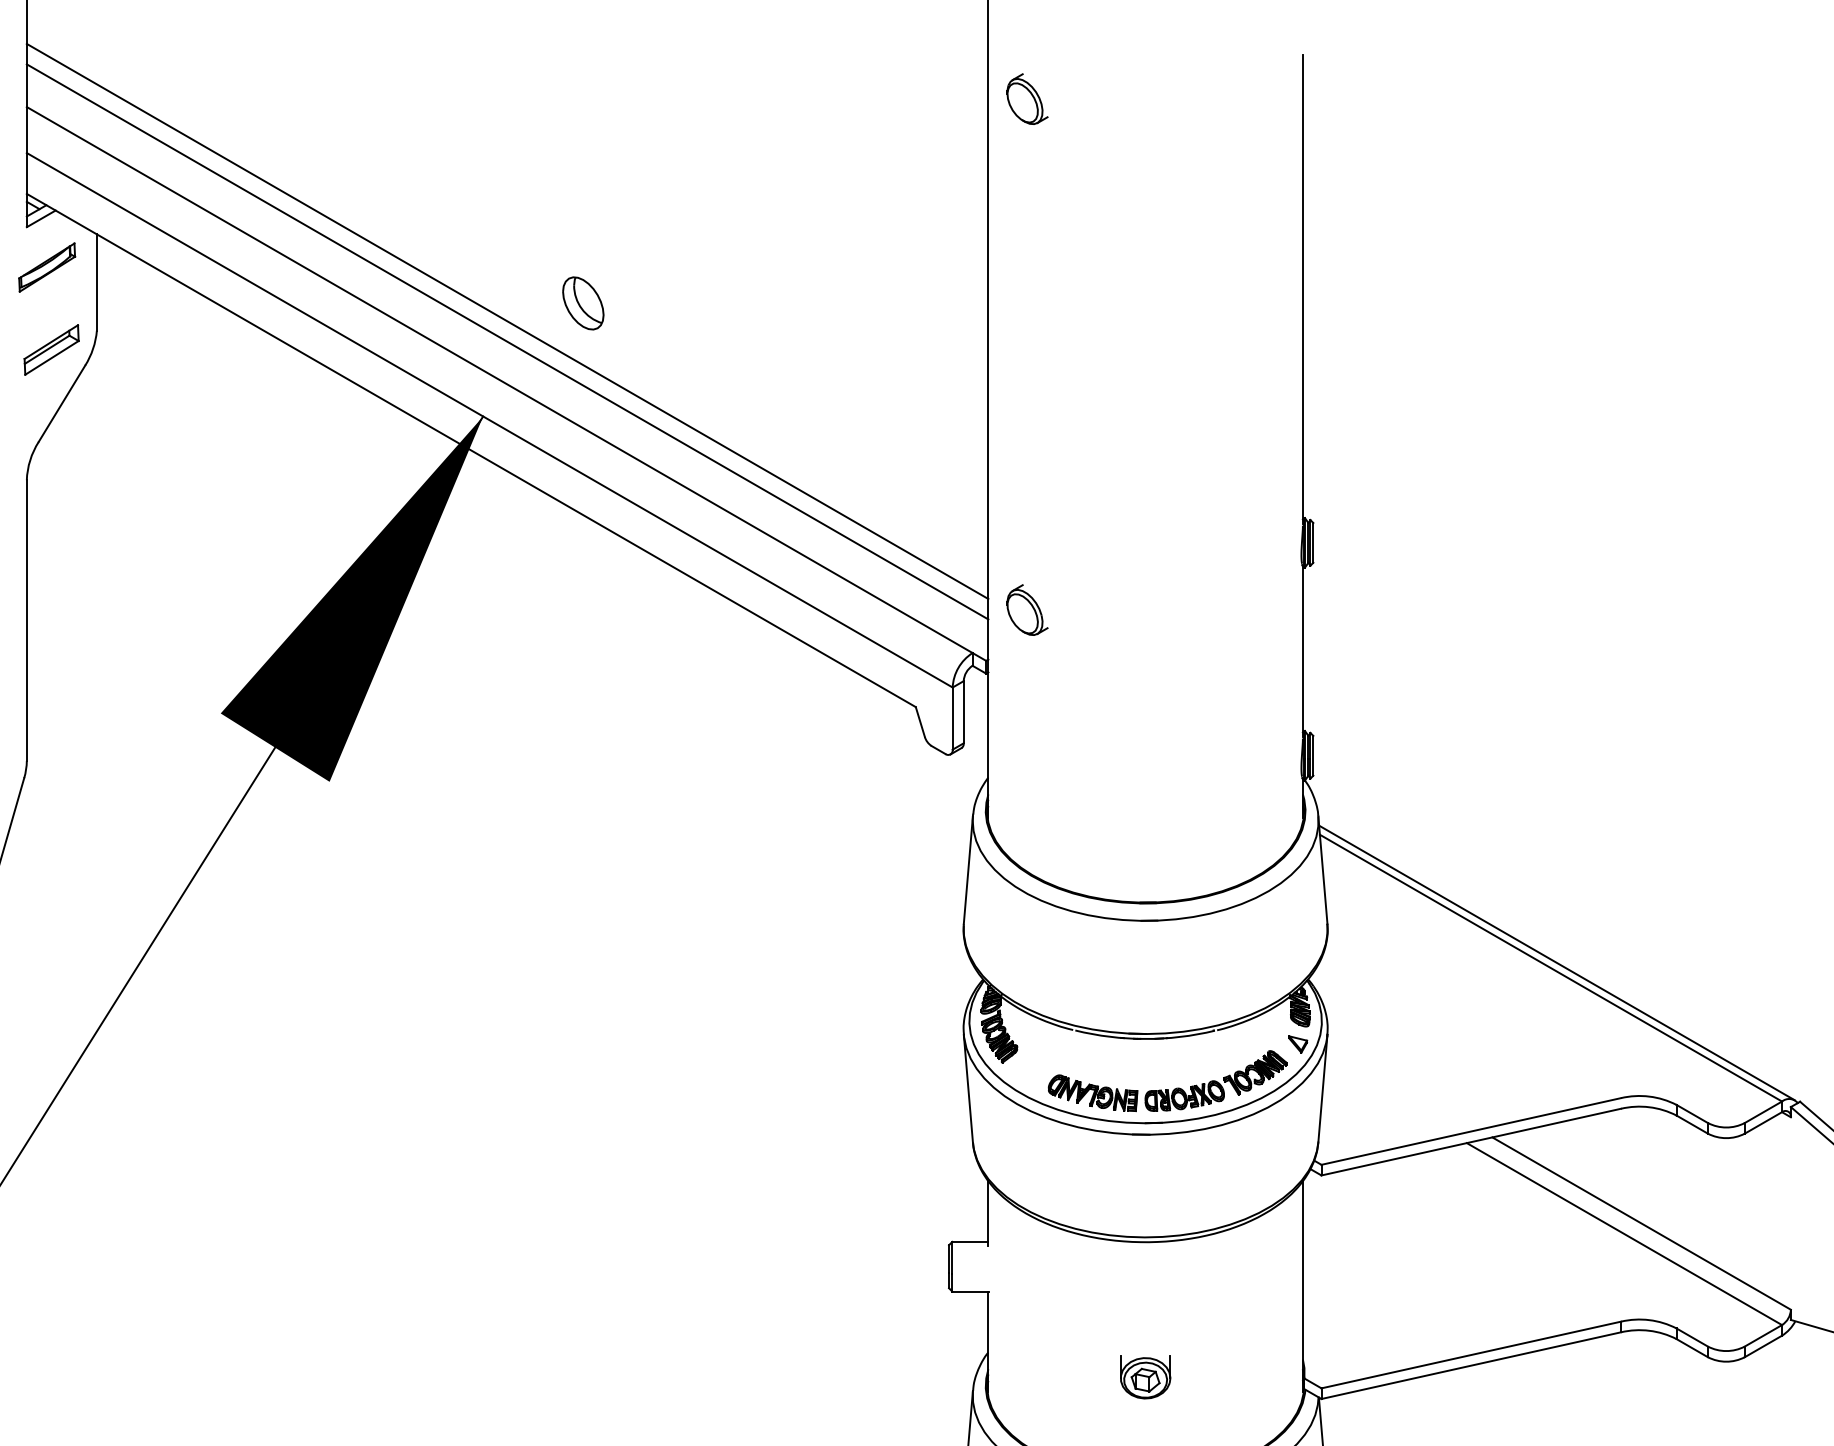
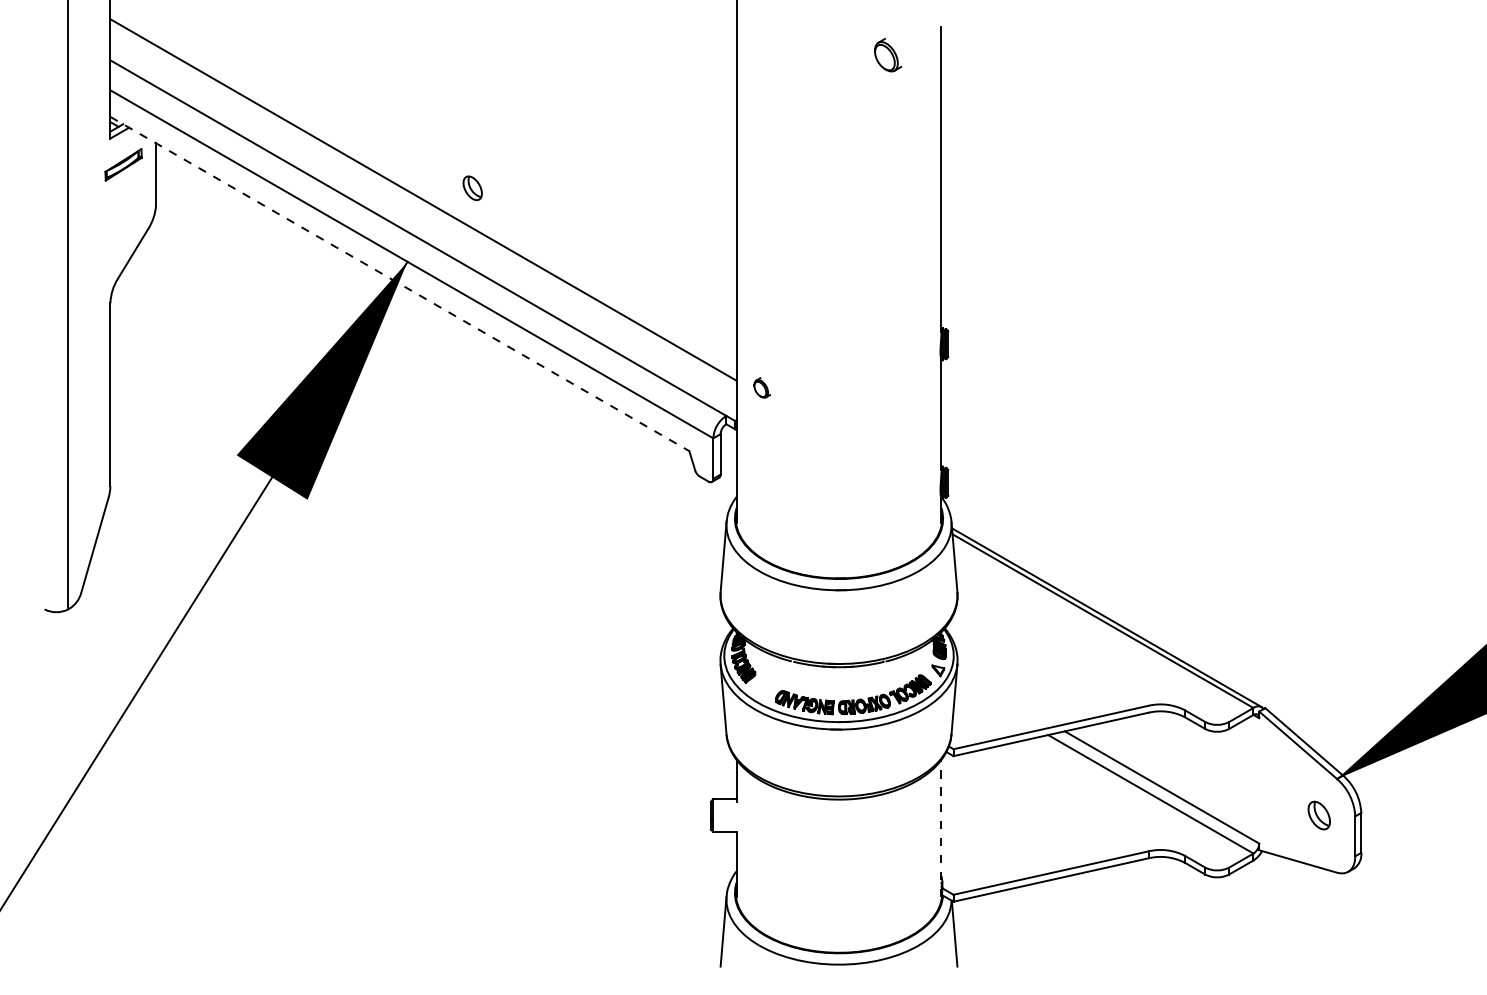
part: (1028, 99) -> (888, 55), moved
part: (582, 303) -> (472, 188), size x0.7
line: (507, 342) -> (423, 213), removed
part: (51, 349) -> (126, 218), removed
line: (472, 451) -> (400, 284), solid -> dashed
part: (1028, 609) -> (762, 387), size x0.6
line: (1302, 1286) -> (941, 828), solid -> dashed
part: (1144, 1377) -> (838, 887), removed

